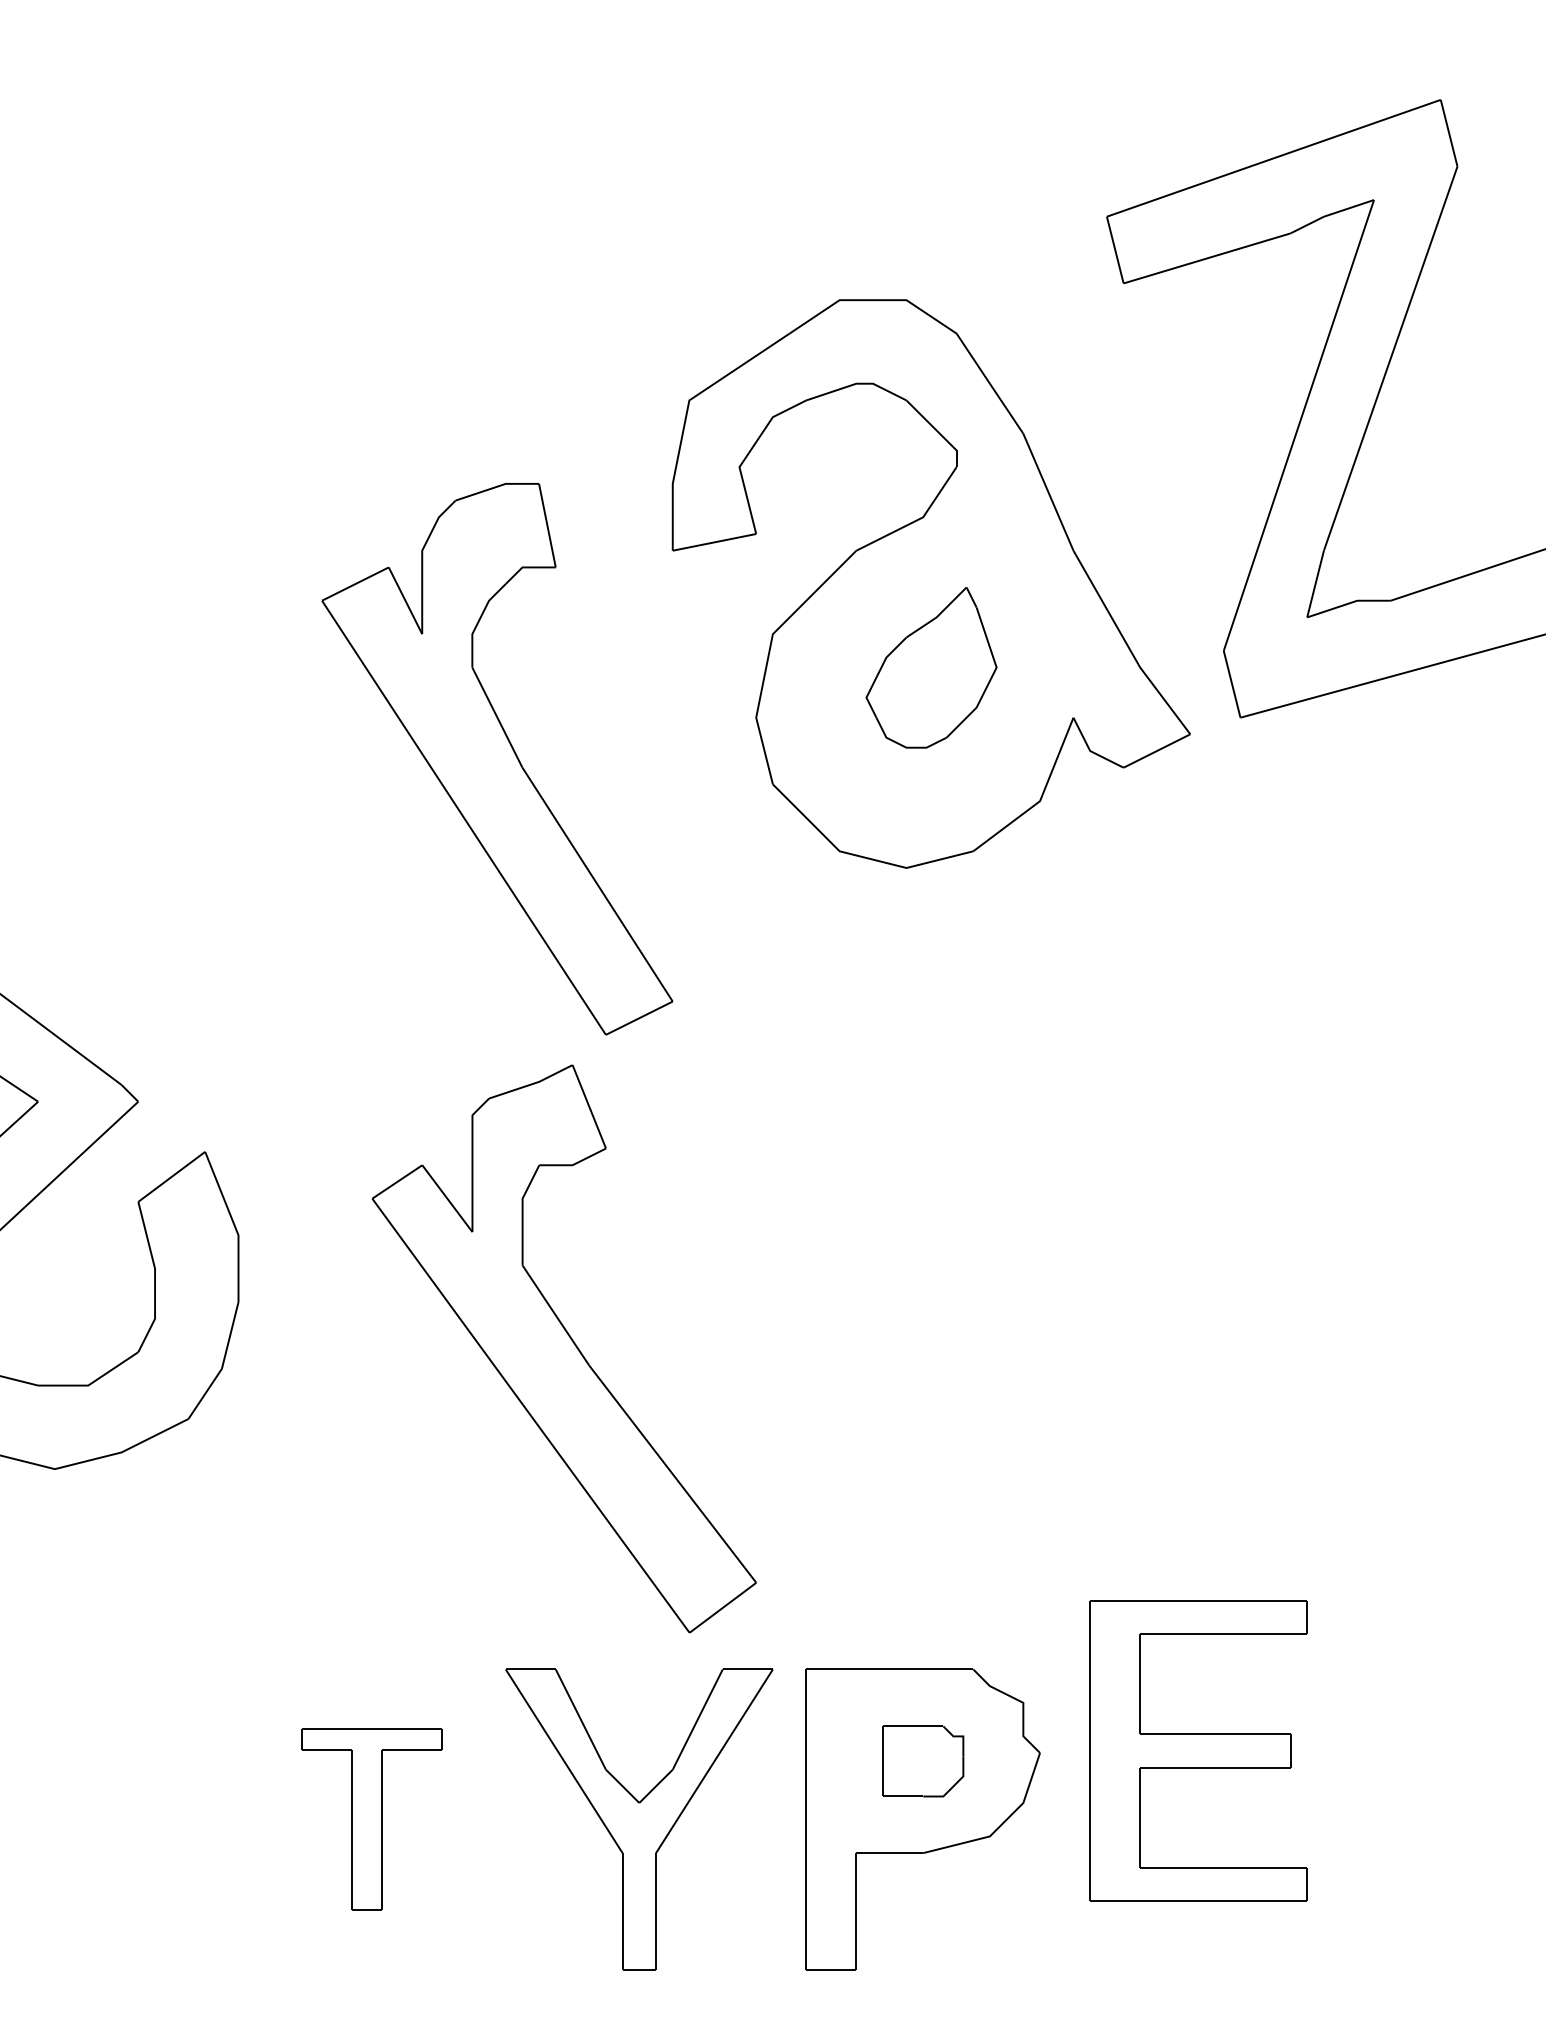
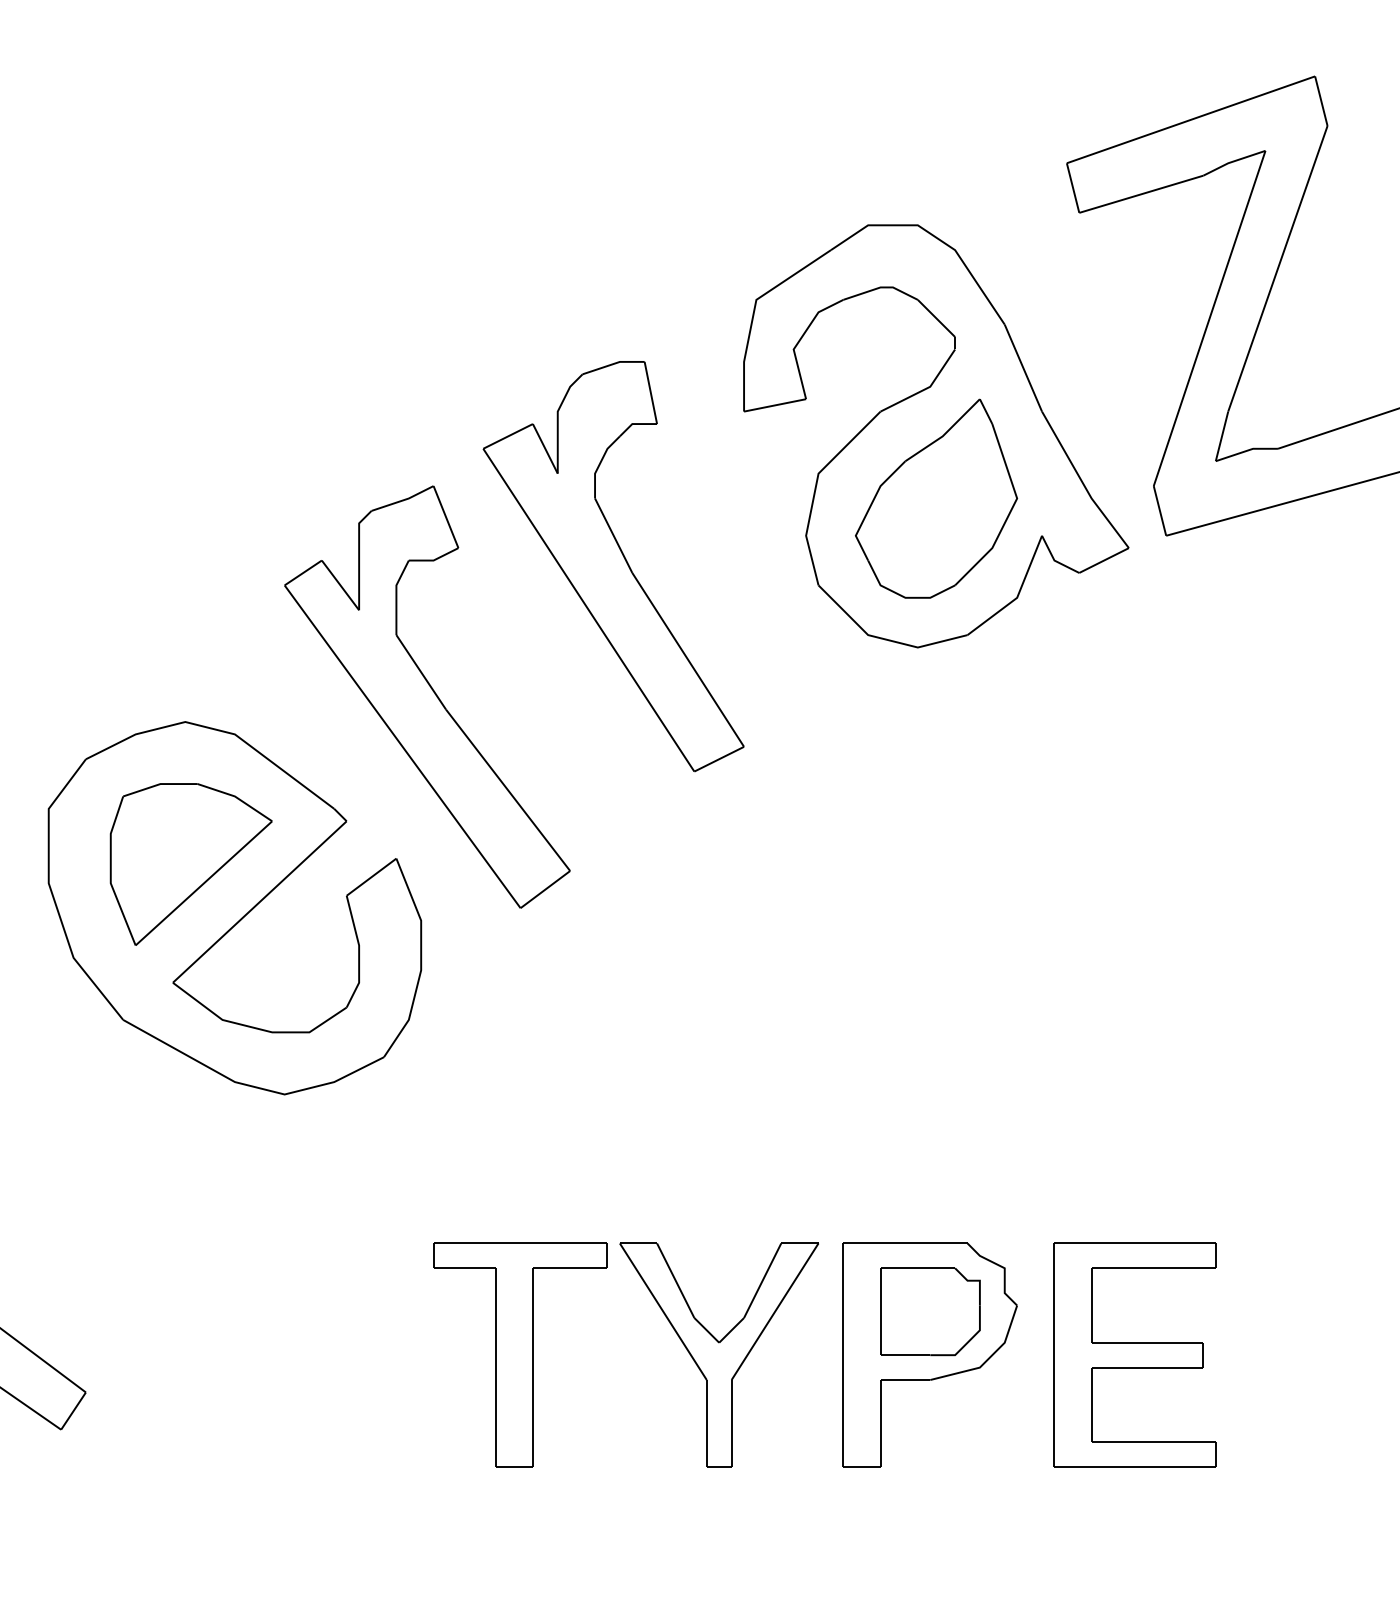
part: (931, 667) -> (936, 498), size x1.67
part: (564, 1348) -> (427, 696), moved
part: (1197, 1750) -> (1134, 1354), moved
part: (923, 1760) -> (930, 1311), size x1.67
part: (372, 1818) -> (520, 1354), size x1.67

